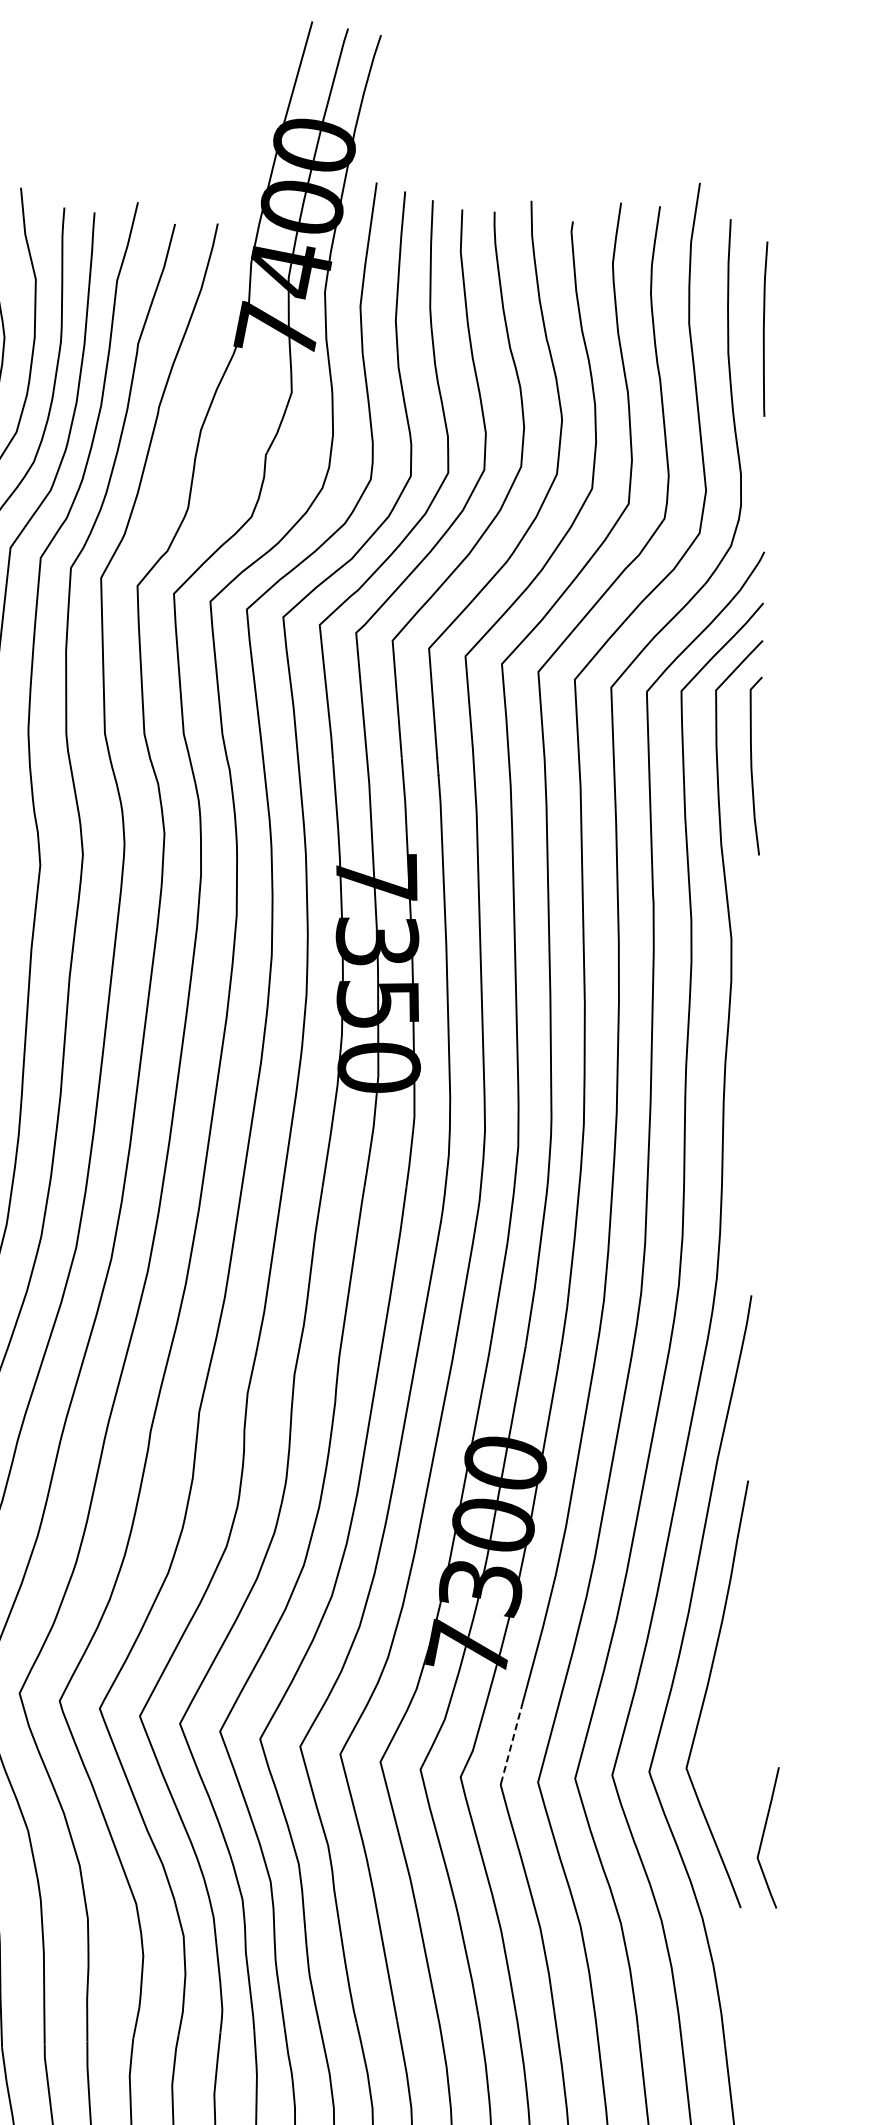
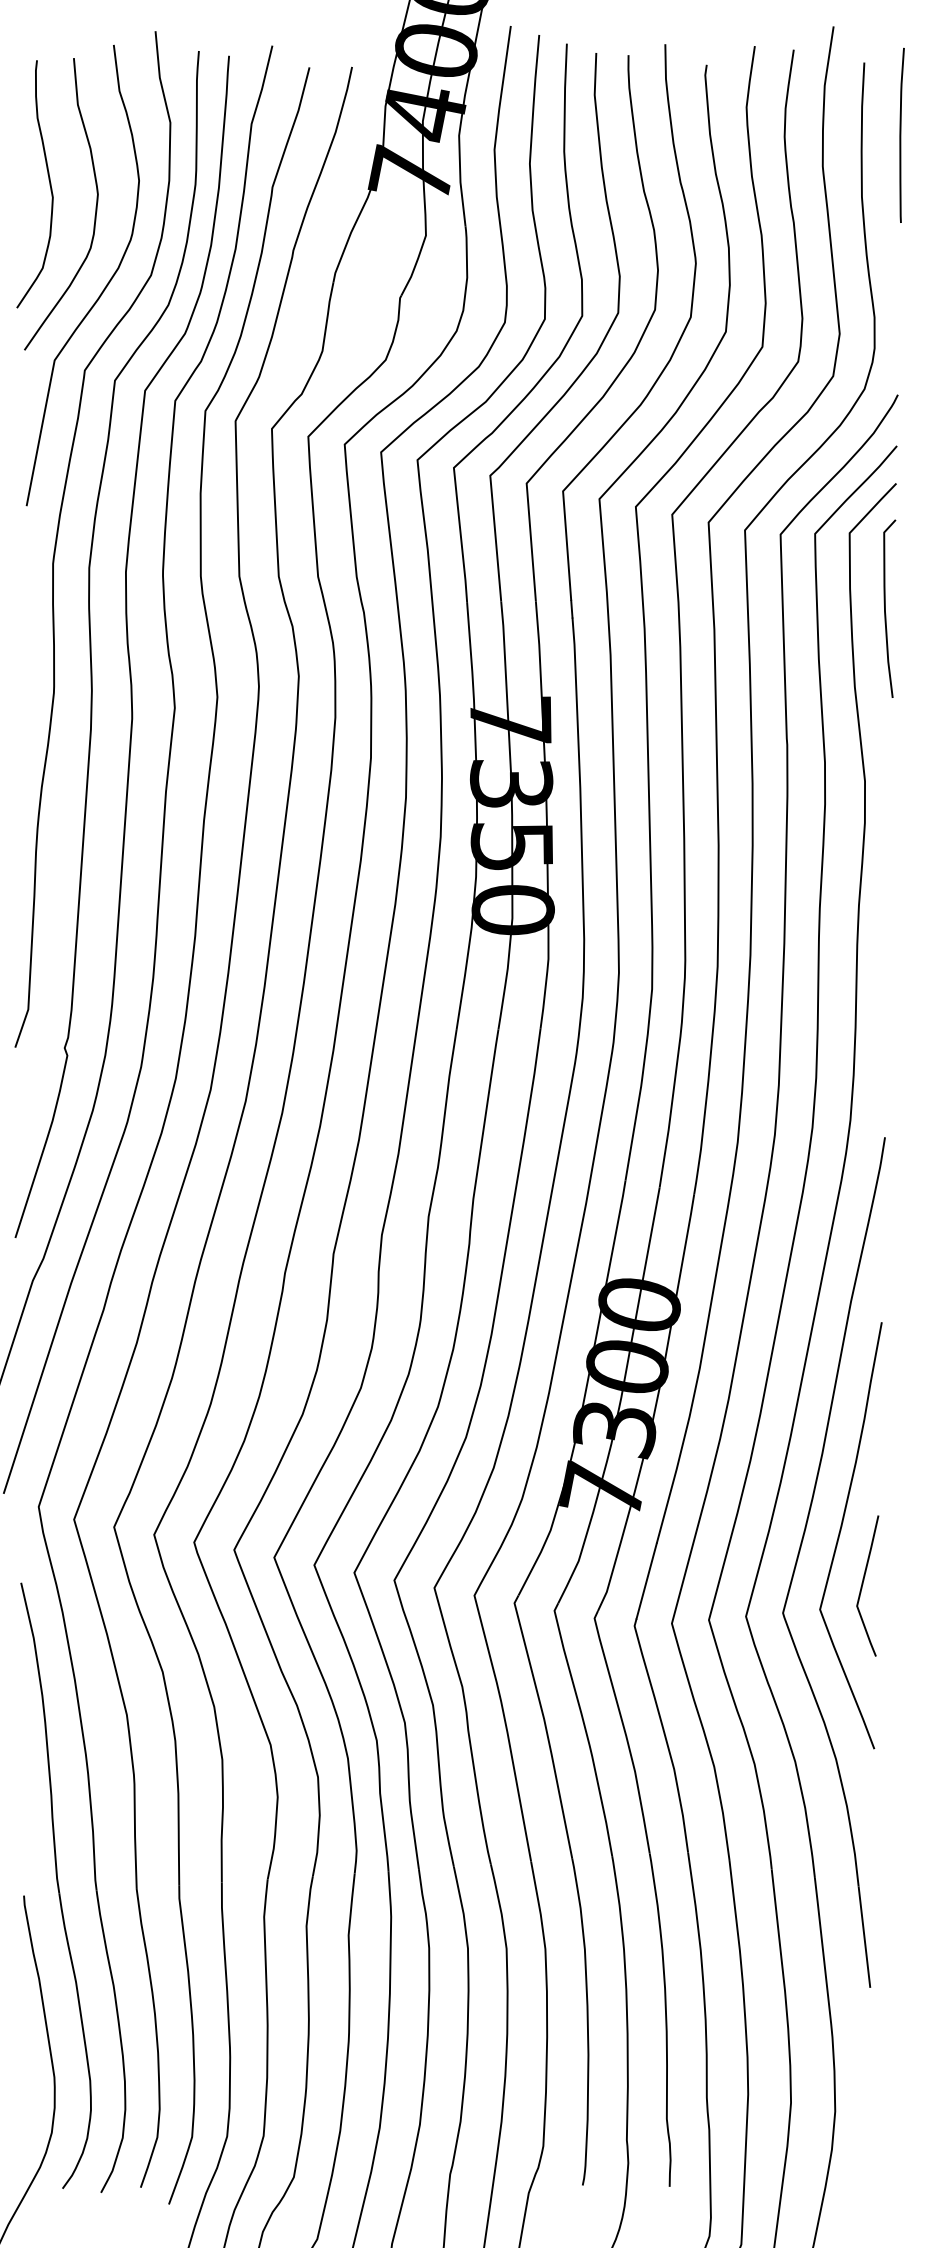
curve: (764, 328) -> (901, 134), moved
line: (512, 1740) -> (646, 1581), dashed -> solid
curve: (763, 1836) -> (863, 1584), moved

